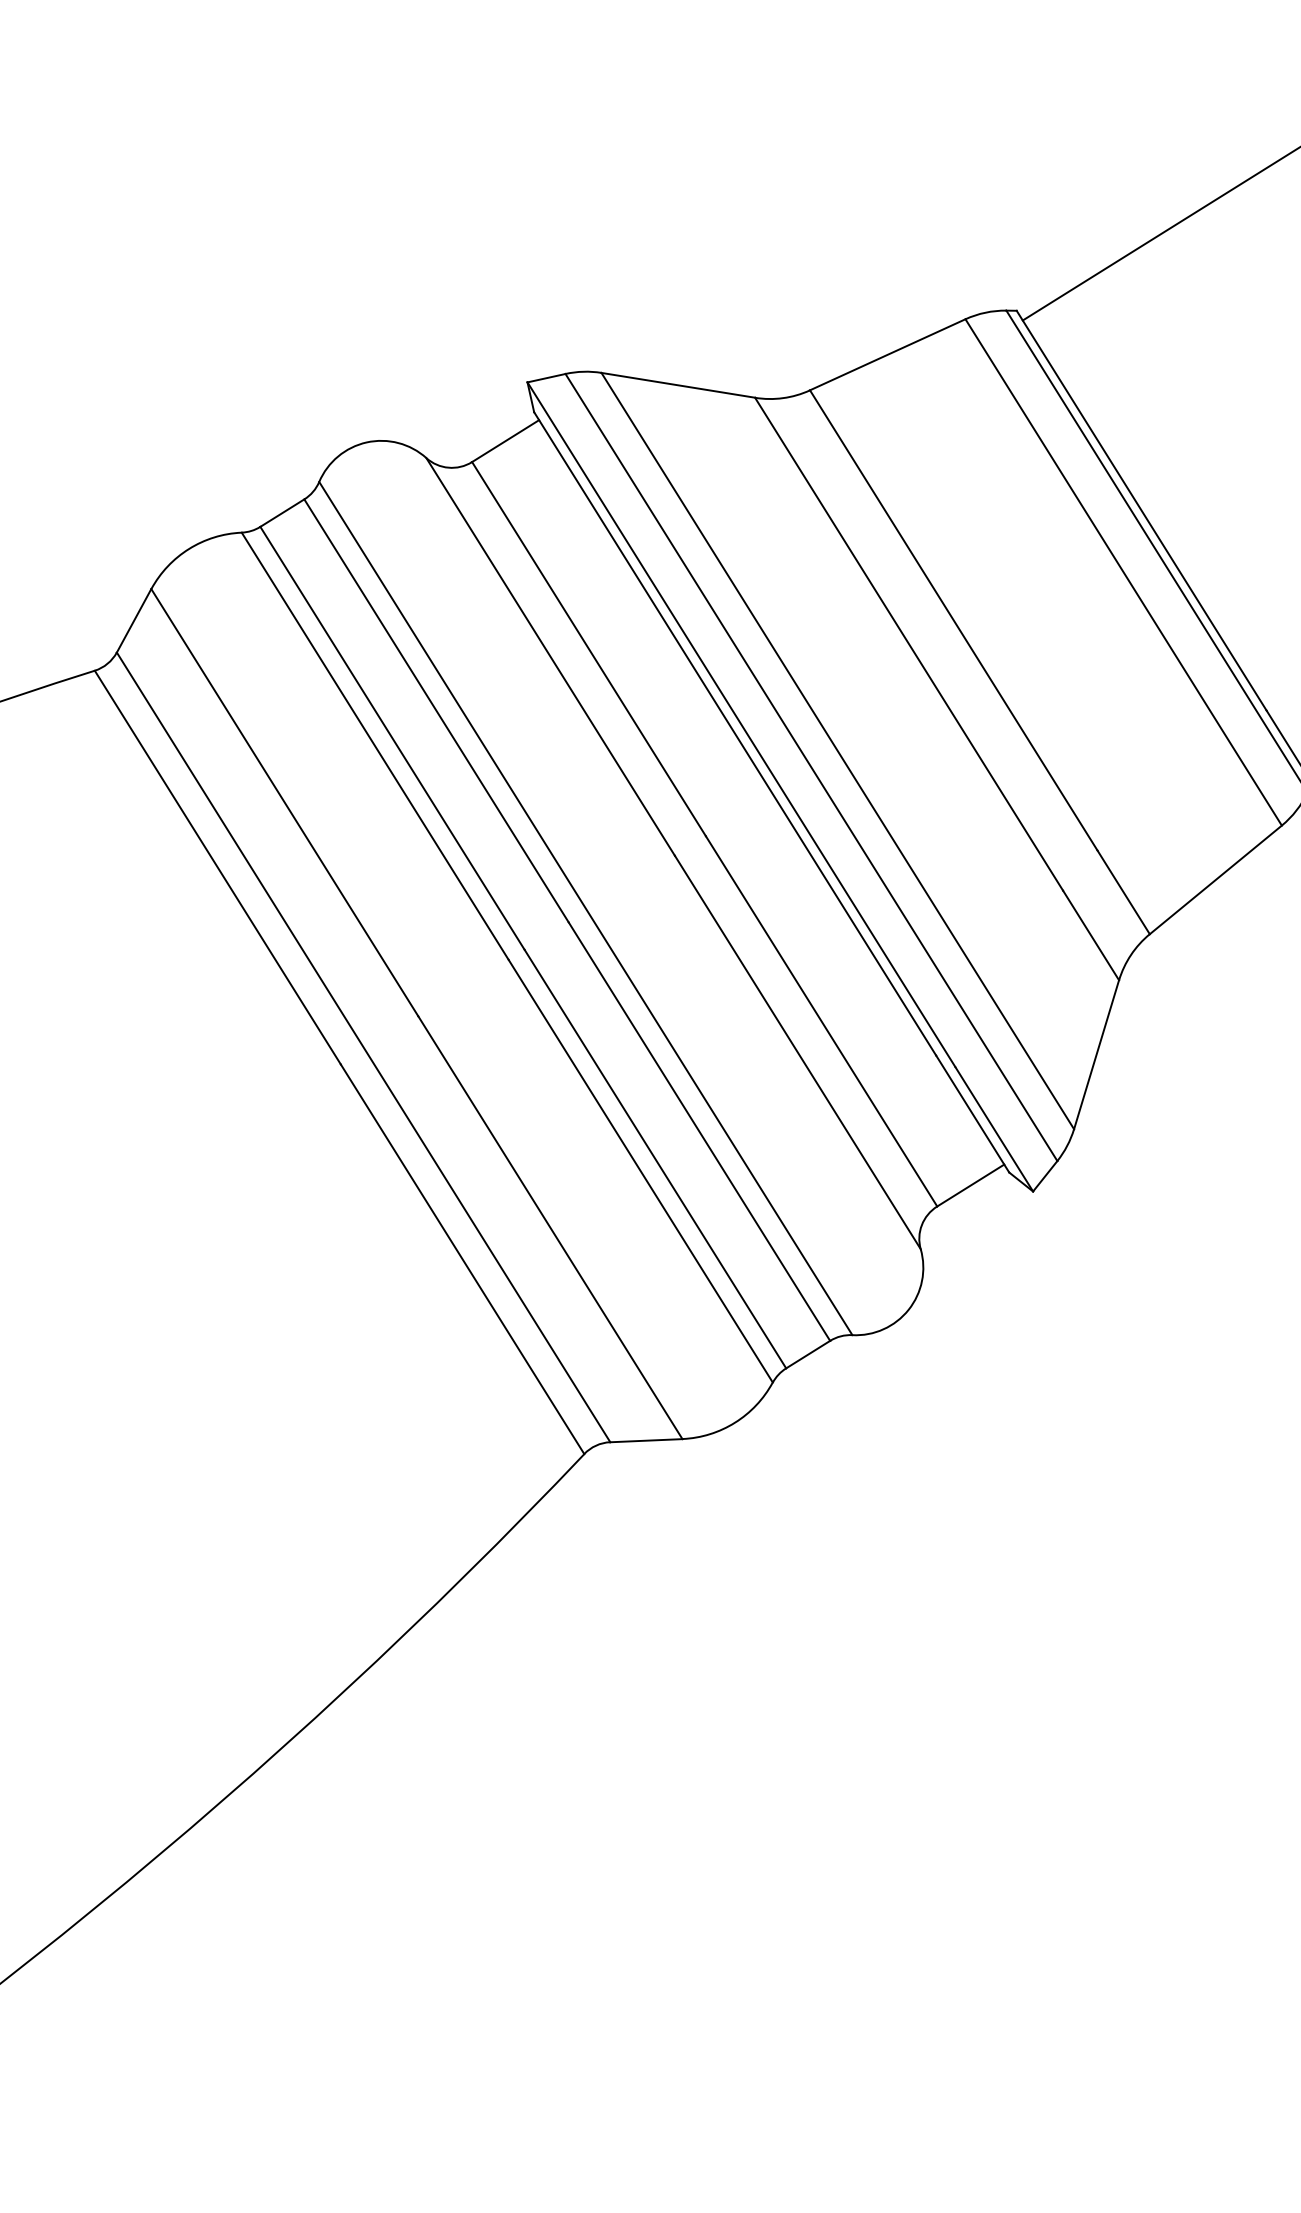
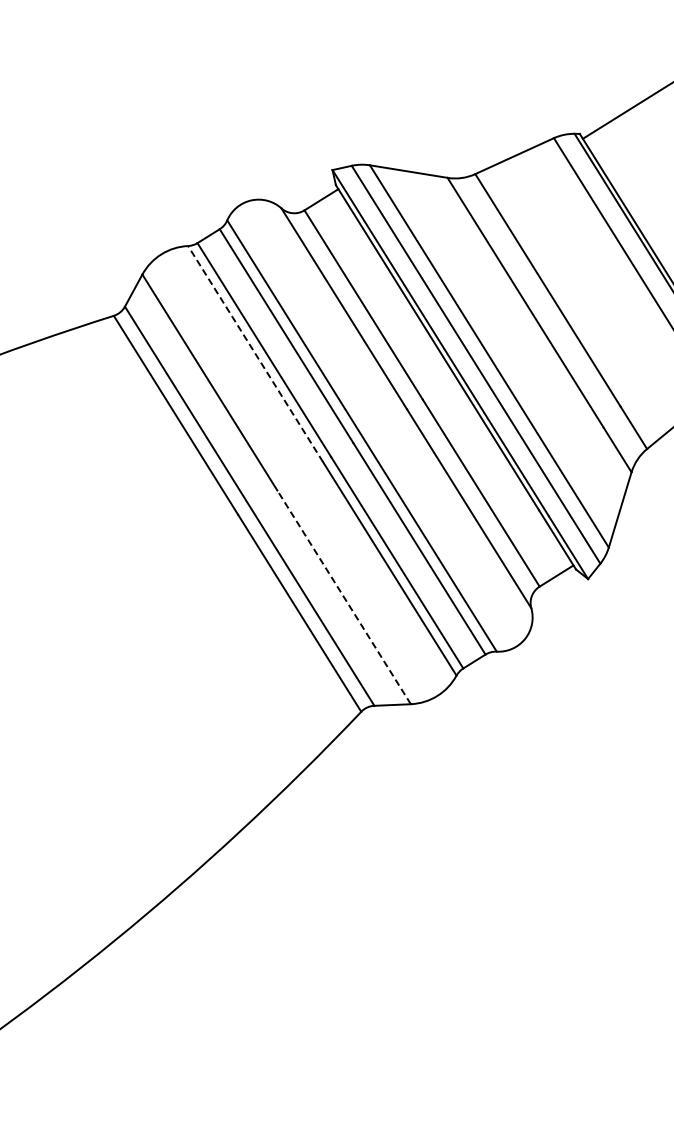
line: (375, 745) -> (255, 353), solid -> dashed
line: (549, 1225) -> (343, 596), solid -> dashed

